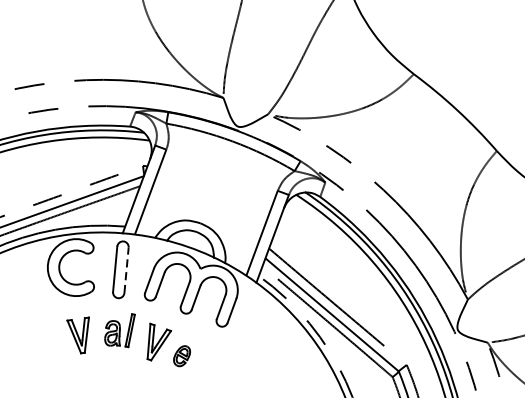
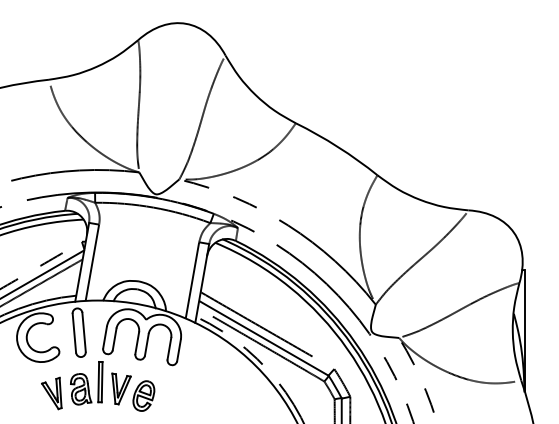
line: (126, 270) -> (84, 332), dashed -> solid
part: (118, 329) -> (86, 383), size x1.43
part: (181, 355) -> (143, 395), size x1.67

